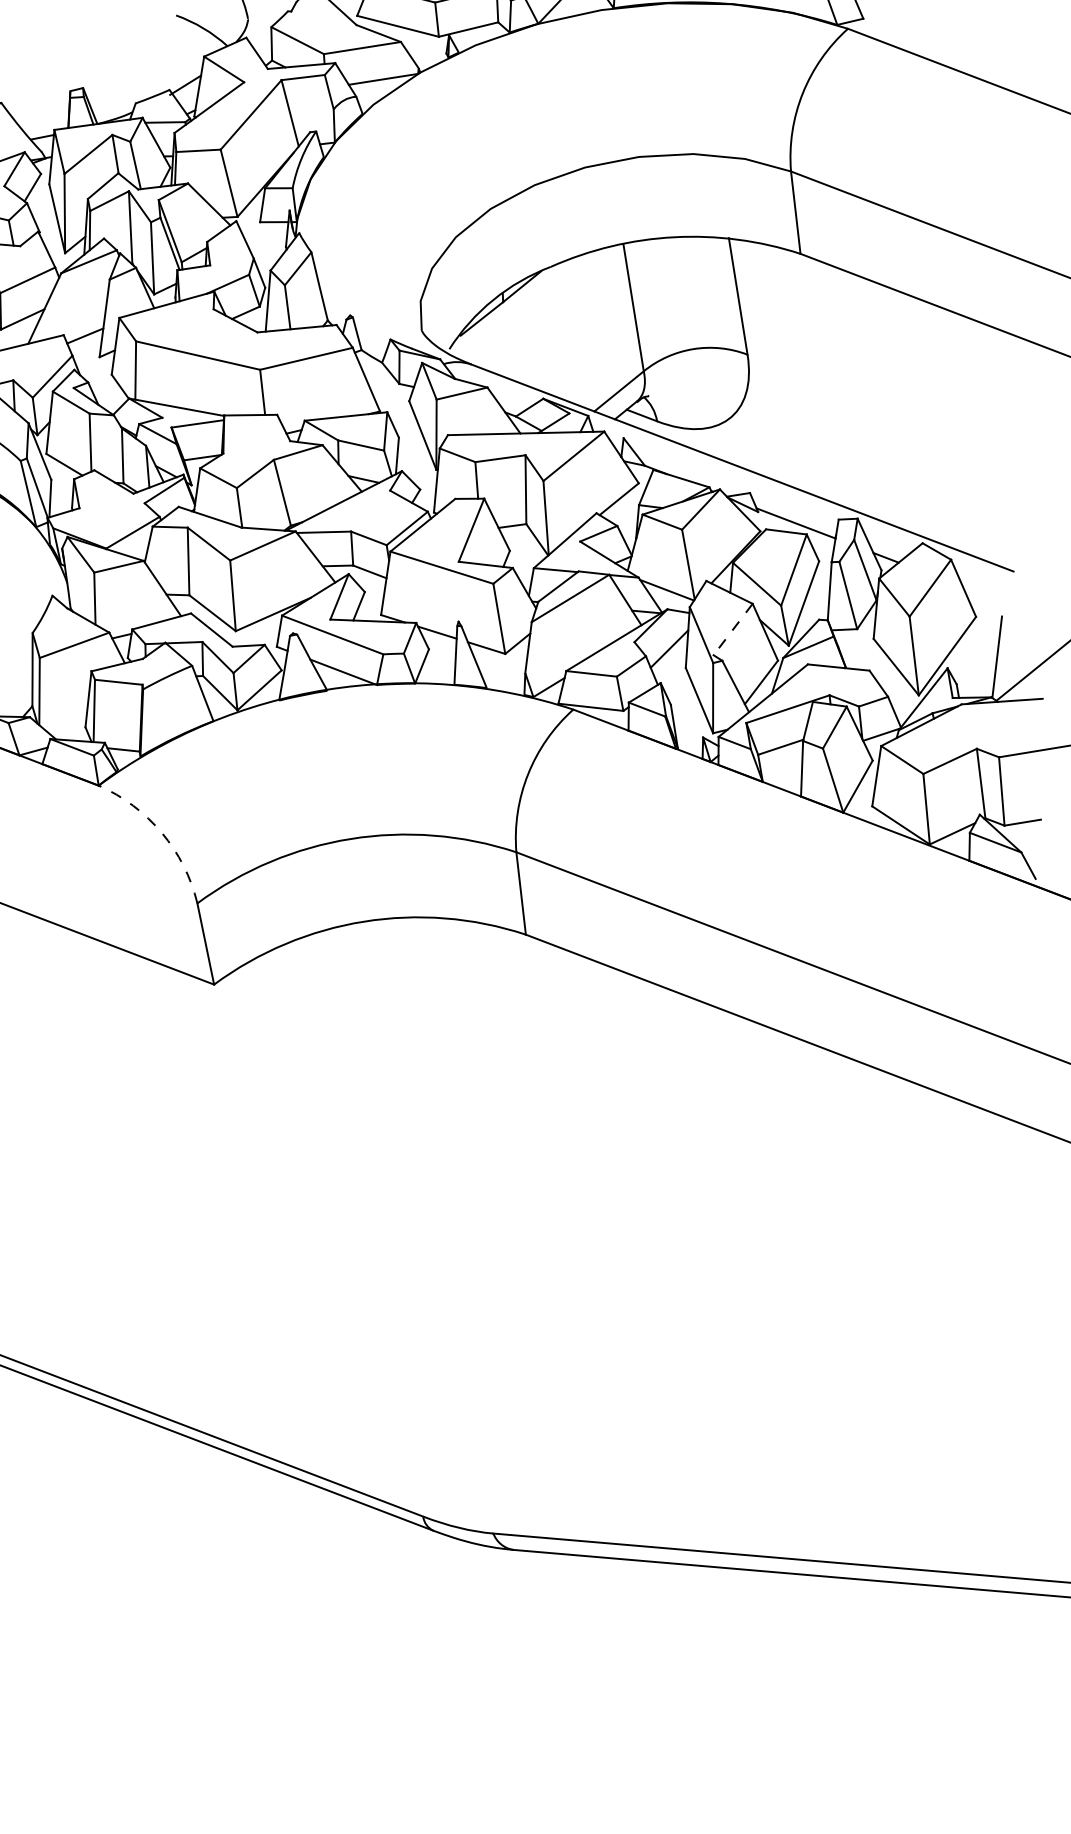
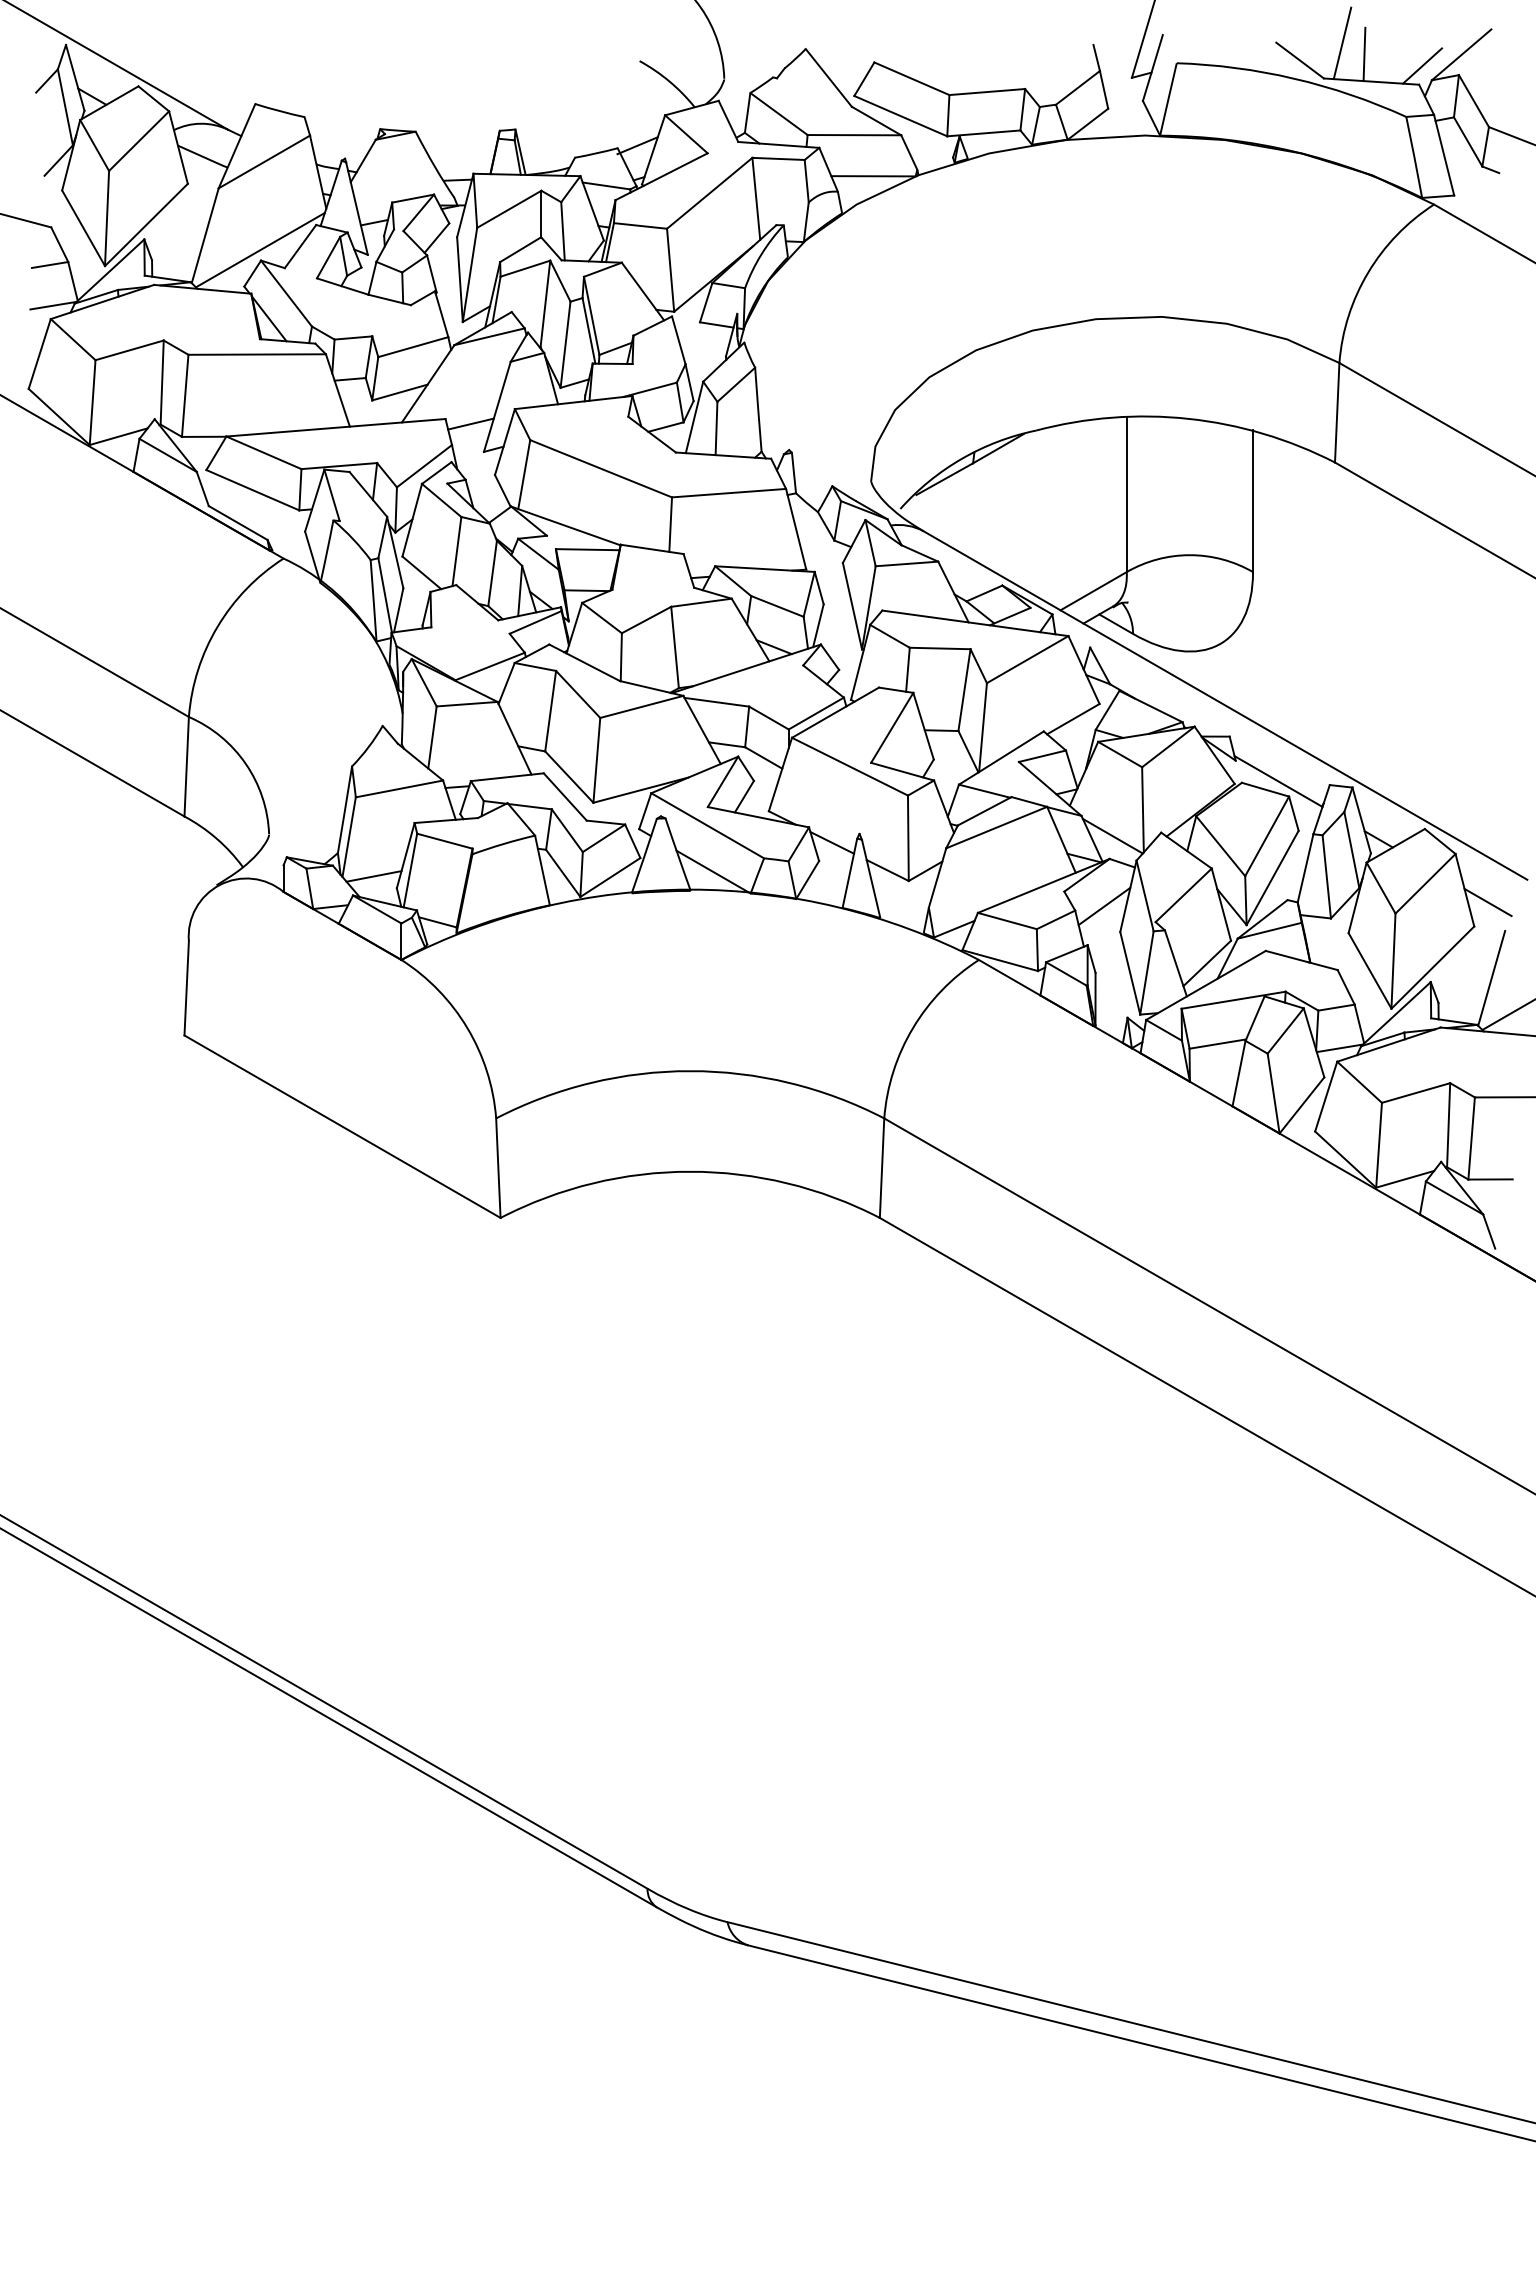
line: (983, 595) -> (1487, 902), added
line: (732, 629) -> (1183, 895), dashed -> solid
line: (64, 720) -> (373, 876), added
arc: (162, 833) -> (467, 1028), dashed -> solid

